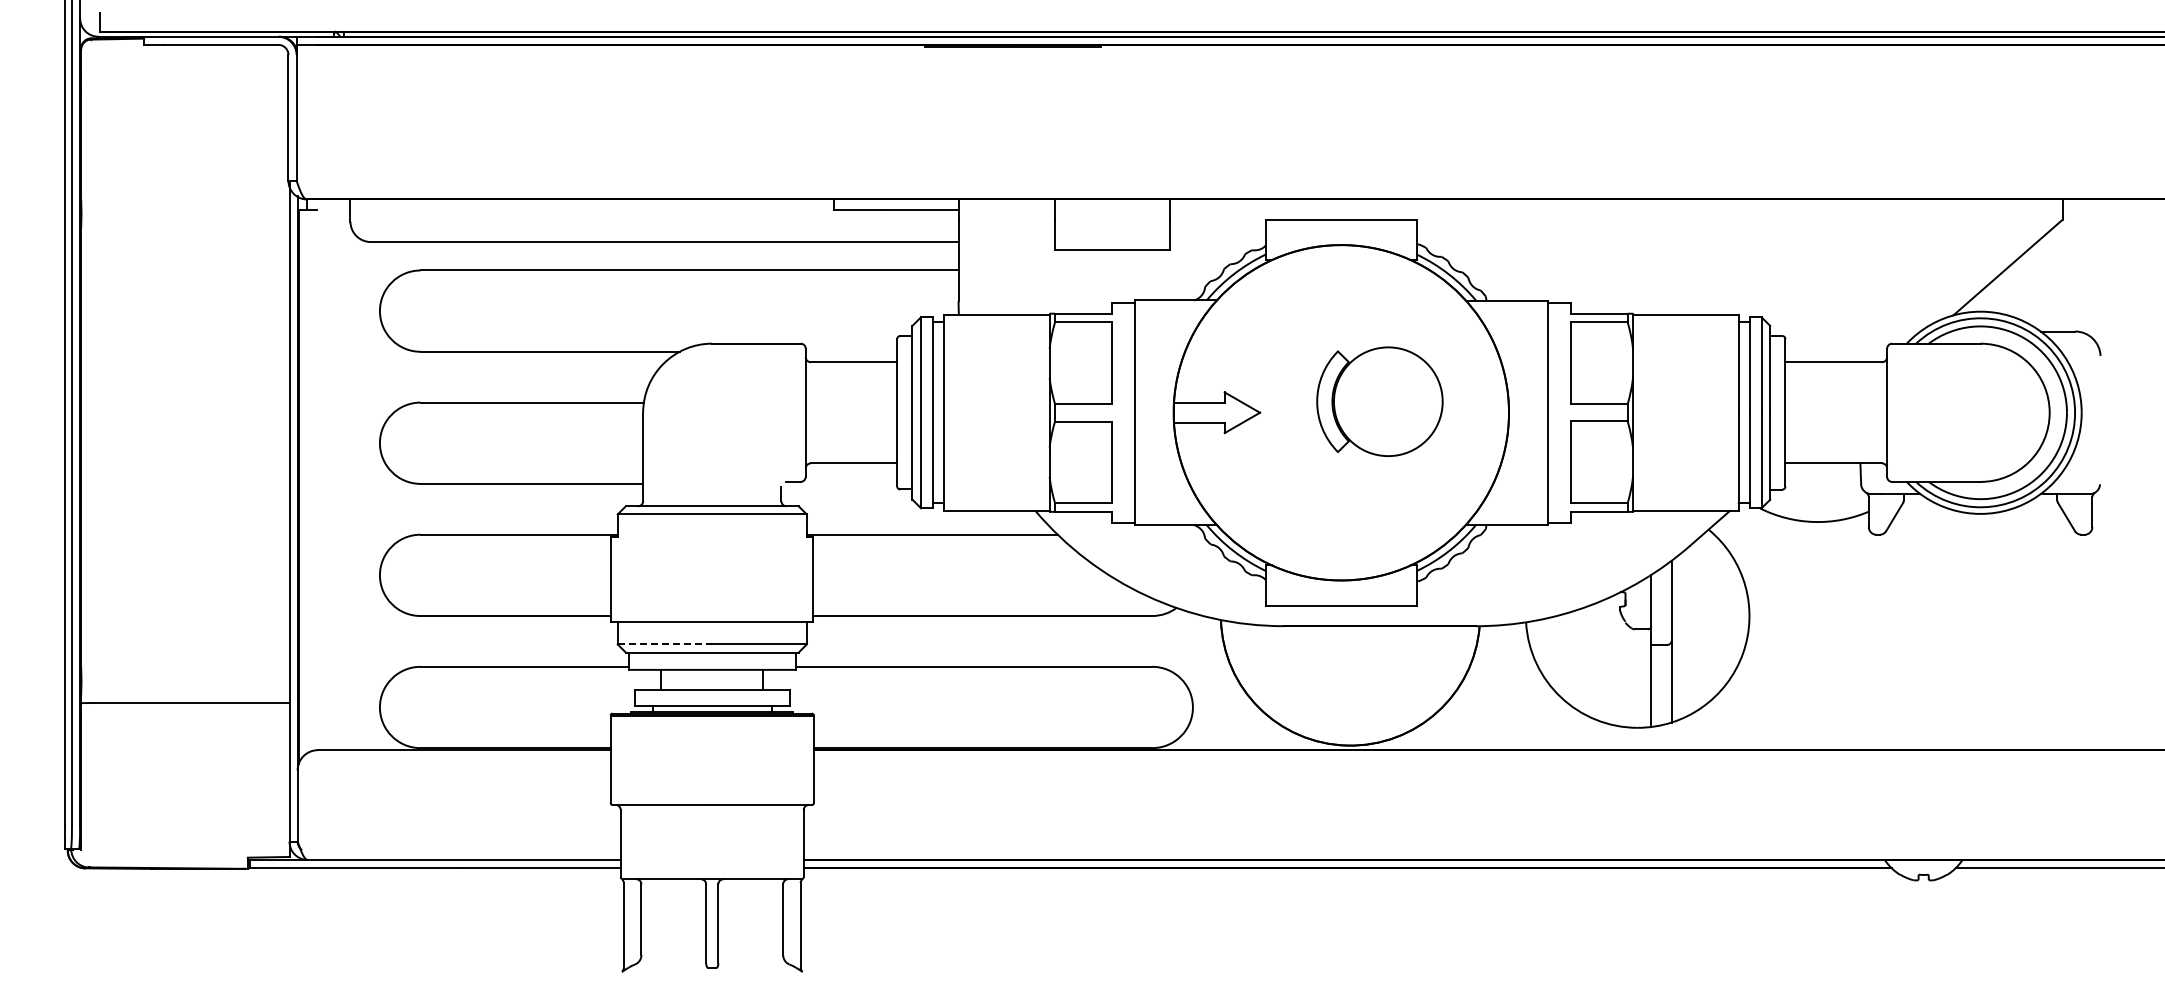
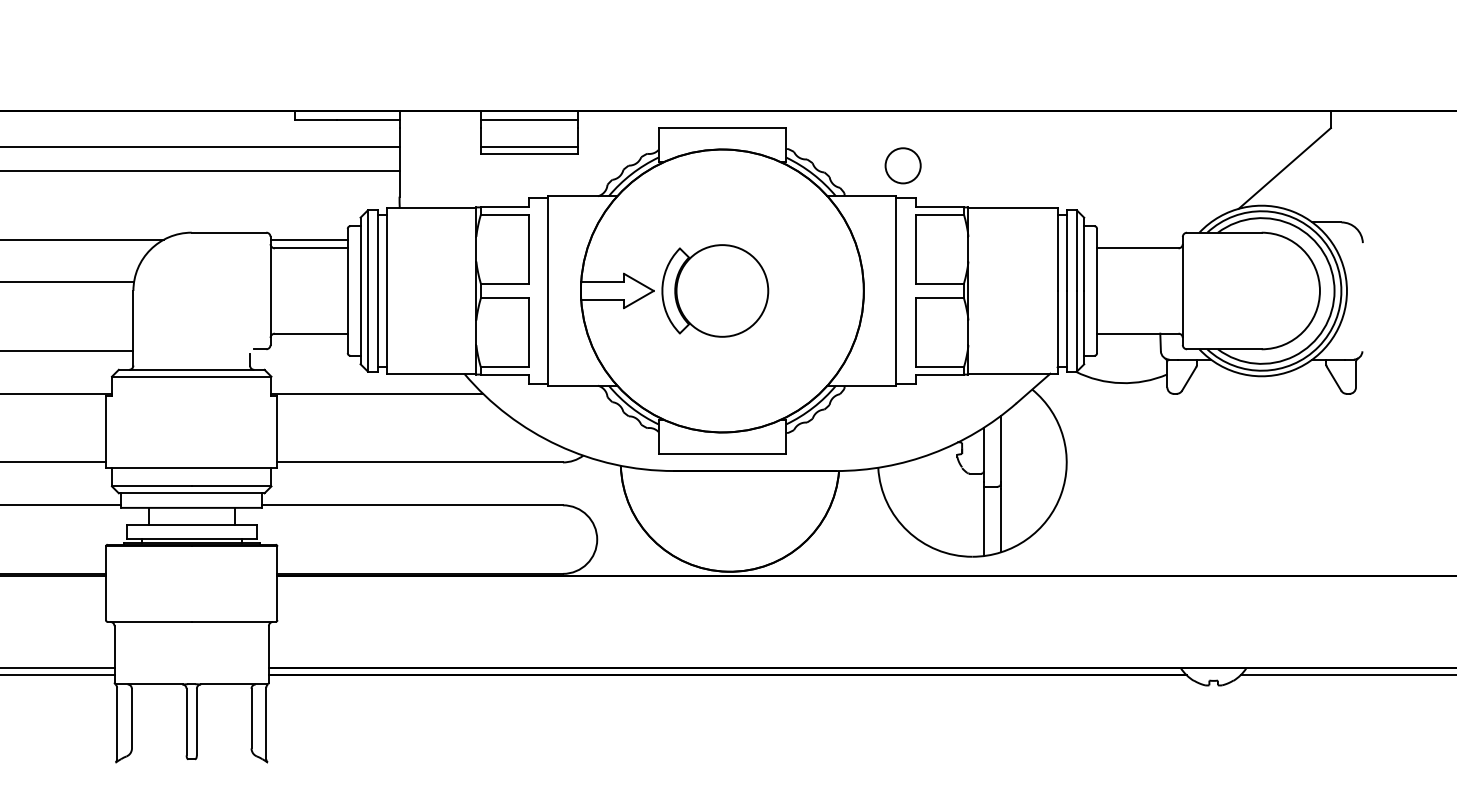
line: (1112, 209) -> (529, 119), added
line: (1112, 242) -> (529, 147), added
circle: (1555, 264) -> (903, 165), added
line: (851, 351) -> (309, 239), added
part: (1379, 401) -> (714, 290), moved
line: (665, 644) -> (152, 486), dashed -> solid

